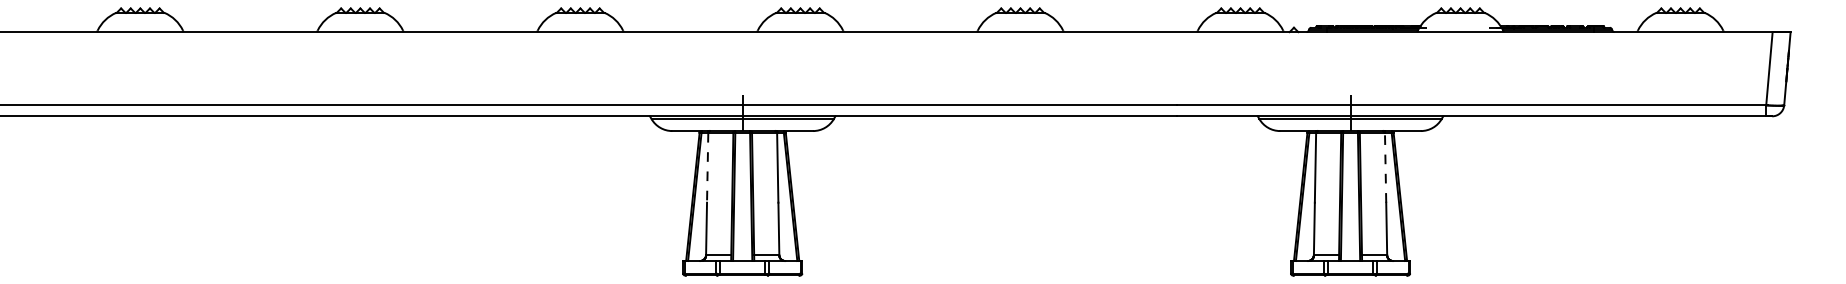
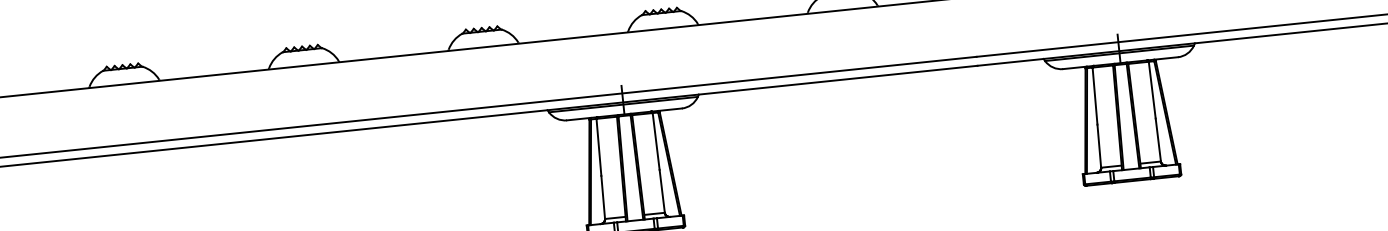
line: (707, 167) -> (598, 147), dashed -> solid
line: (1385, 167) -> (1152, 89), dashed -> solid

